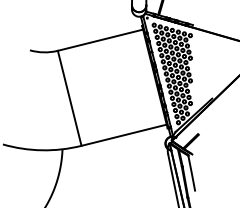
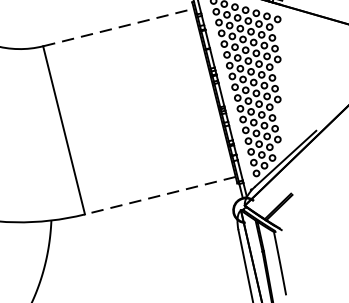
line: (100, 40) -> (118, 28), solid -> dashed
line: (124, 135) -> (161, 196), solid -> dashed

